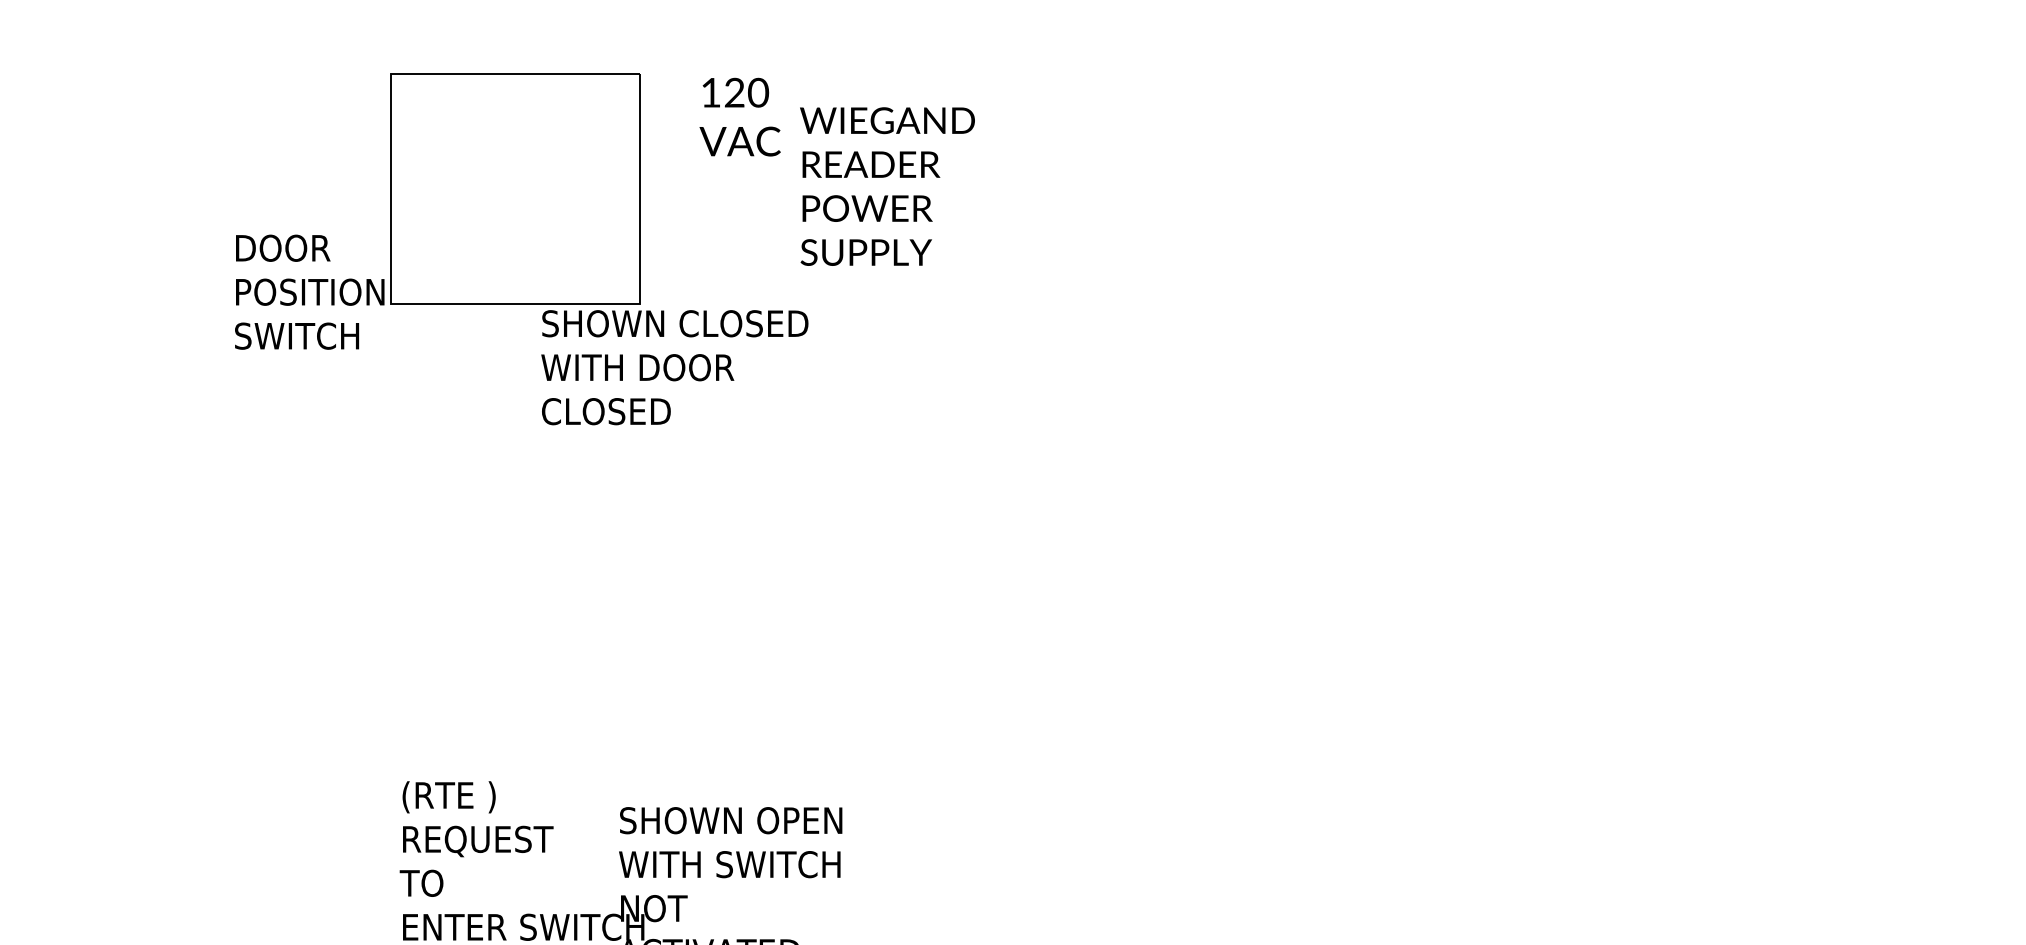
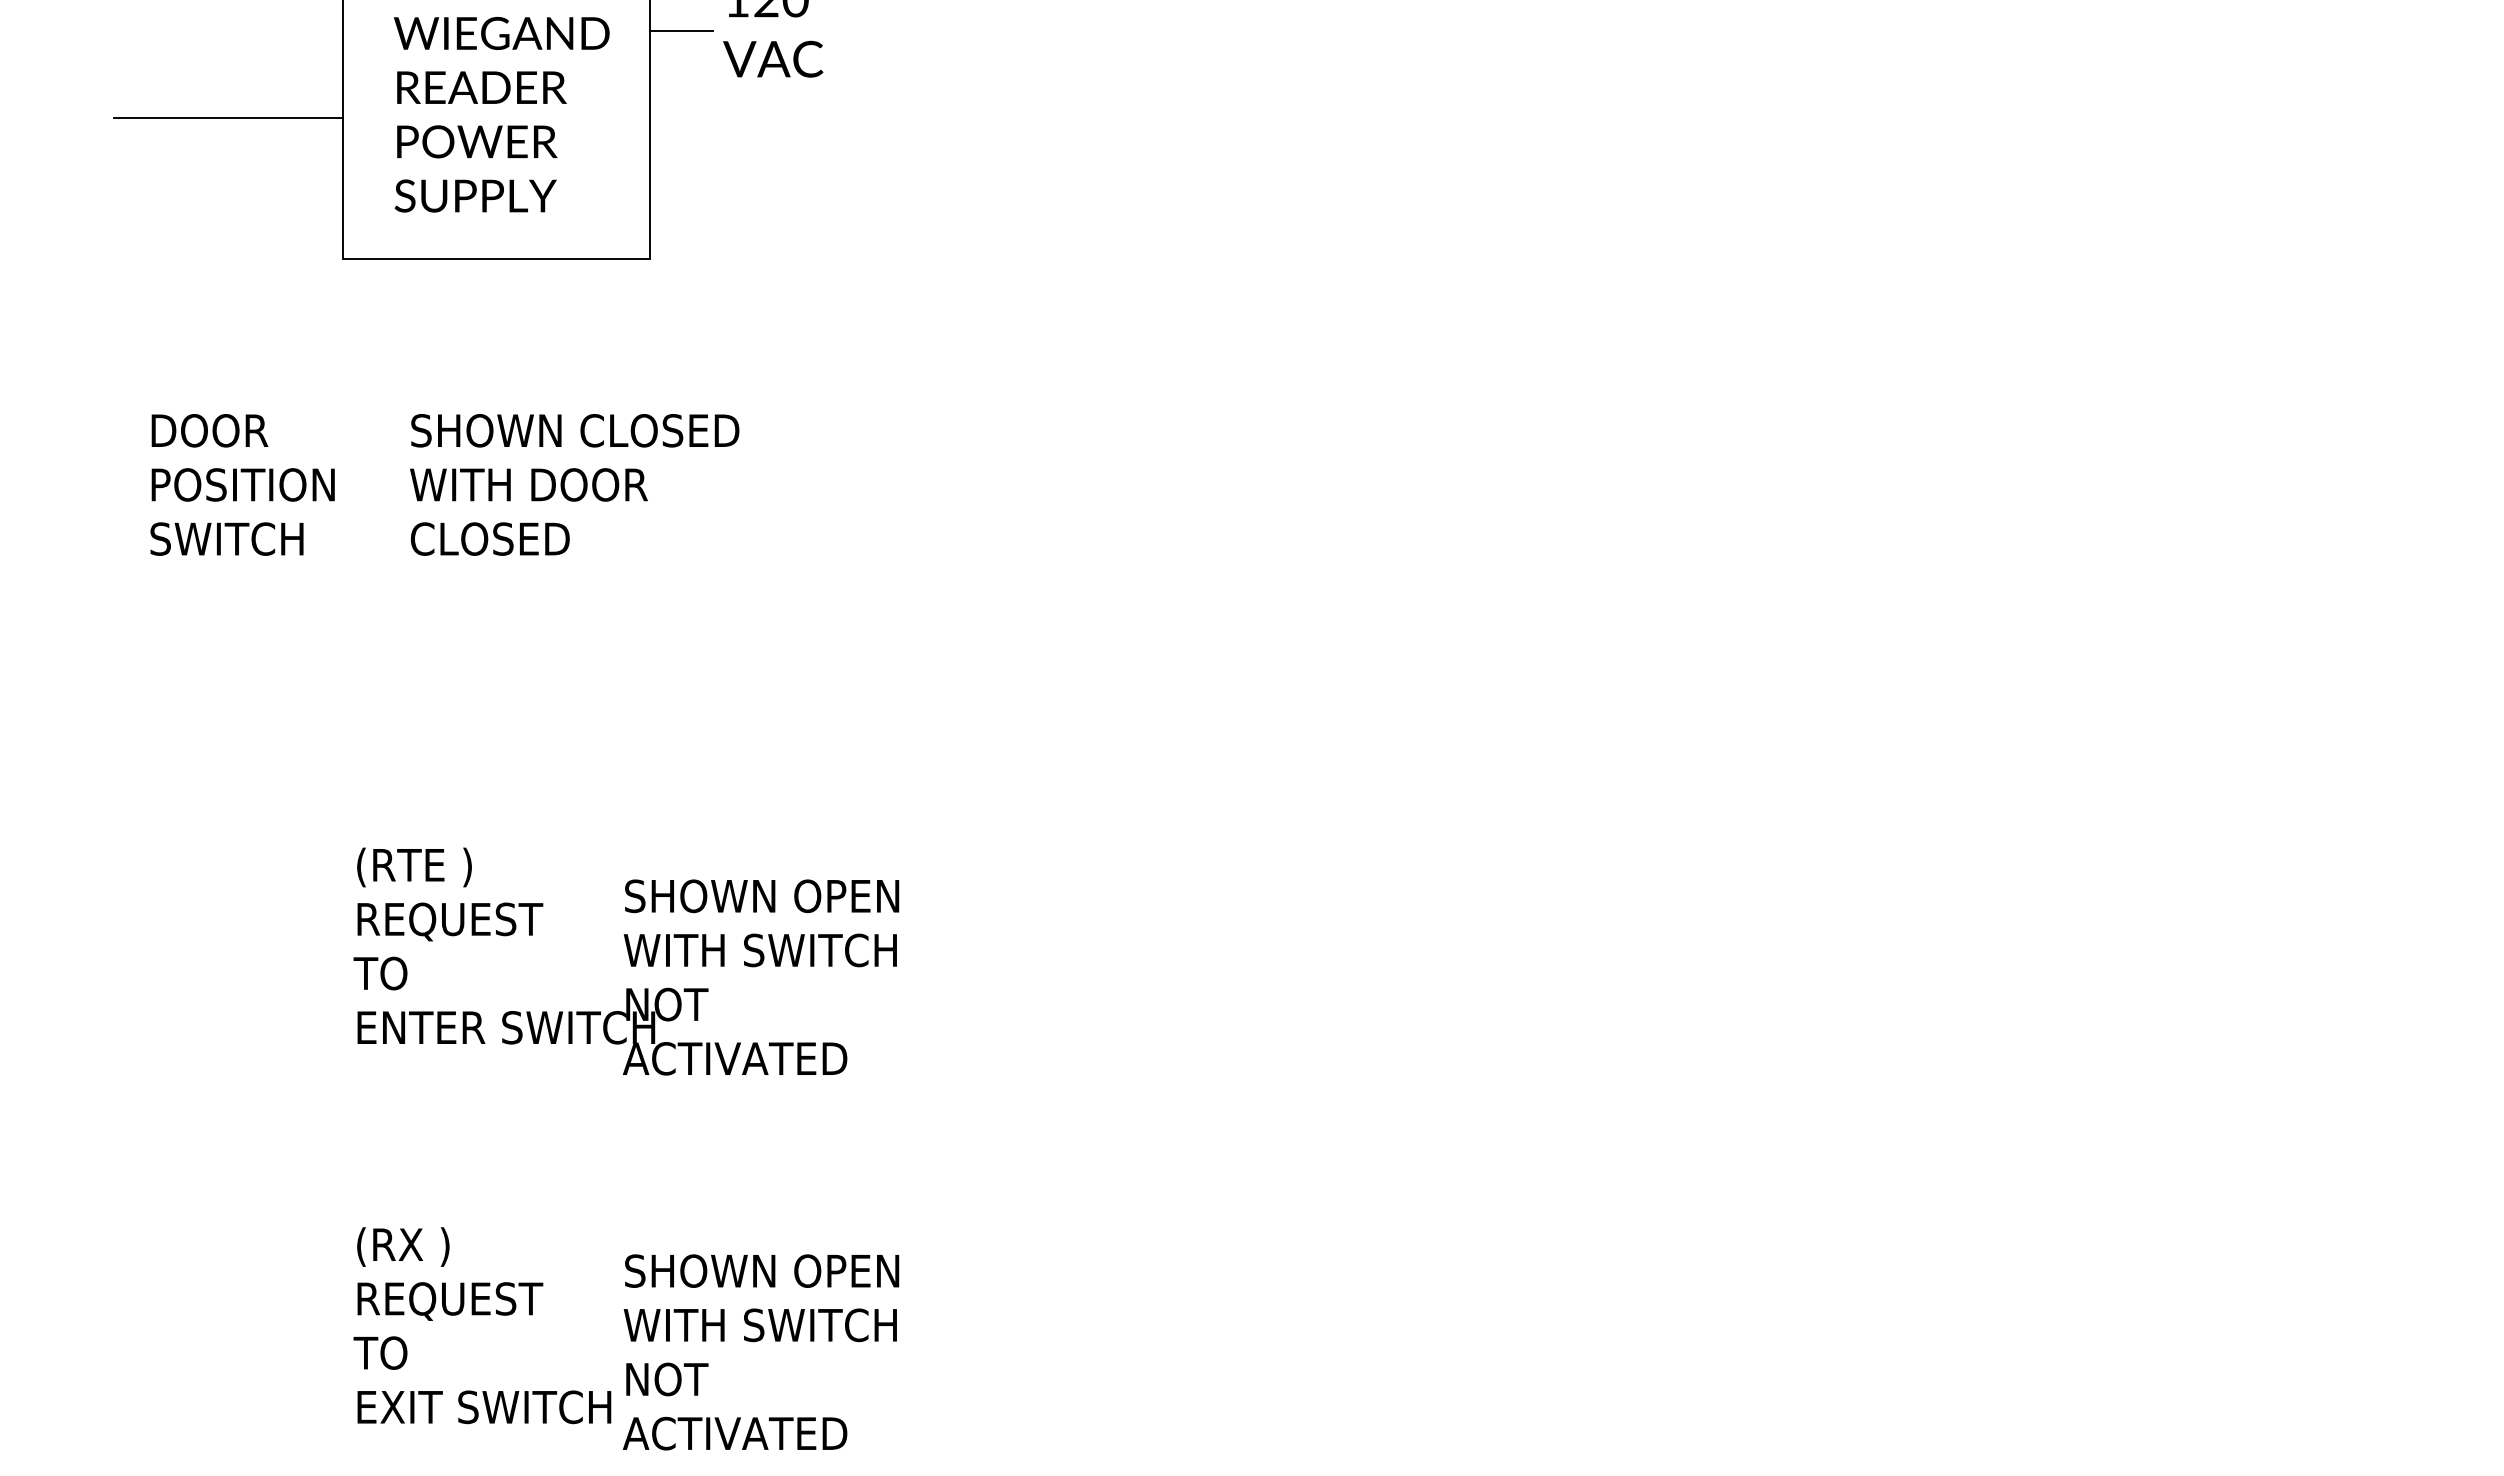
line: (665, 118) -> (681, 30), added
text: (887, 186) -> (501, 114), moved
line: (297, 188) -> (227, 117), added
text: (309, 291) -> (242, 484), moved
text: (674, 367) -> (574, 484), moved

